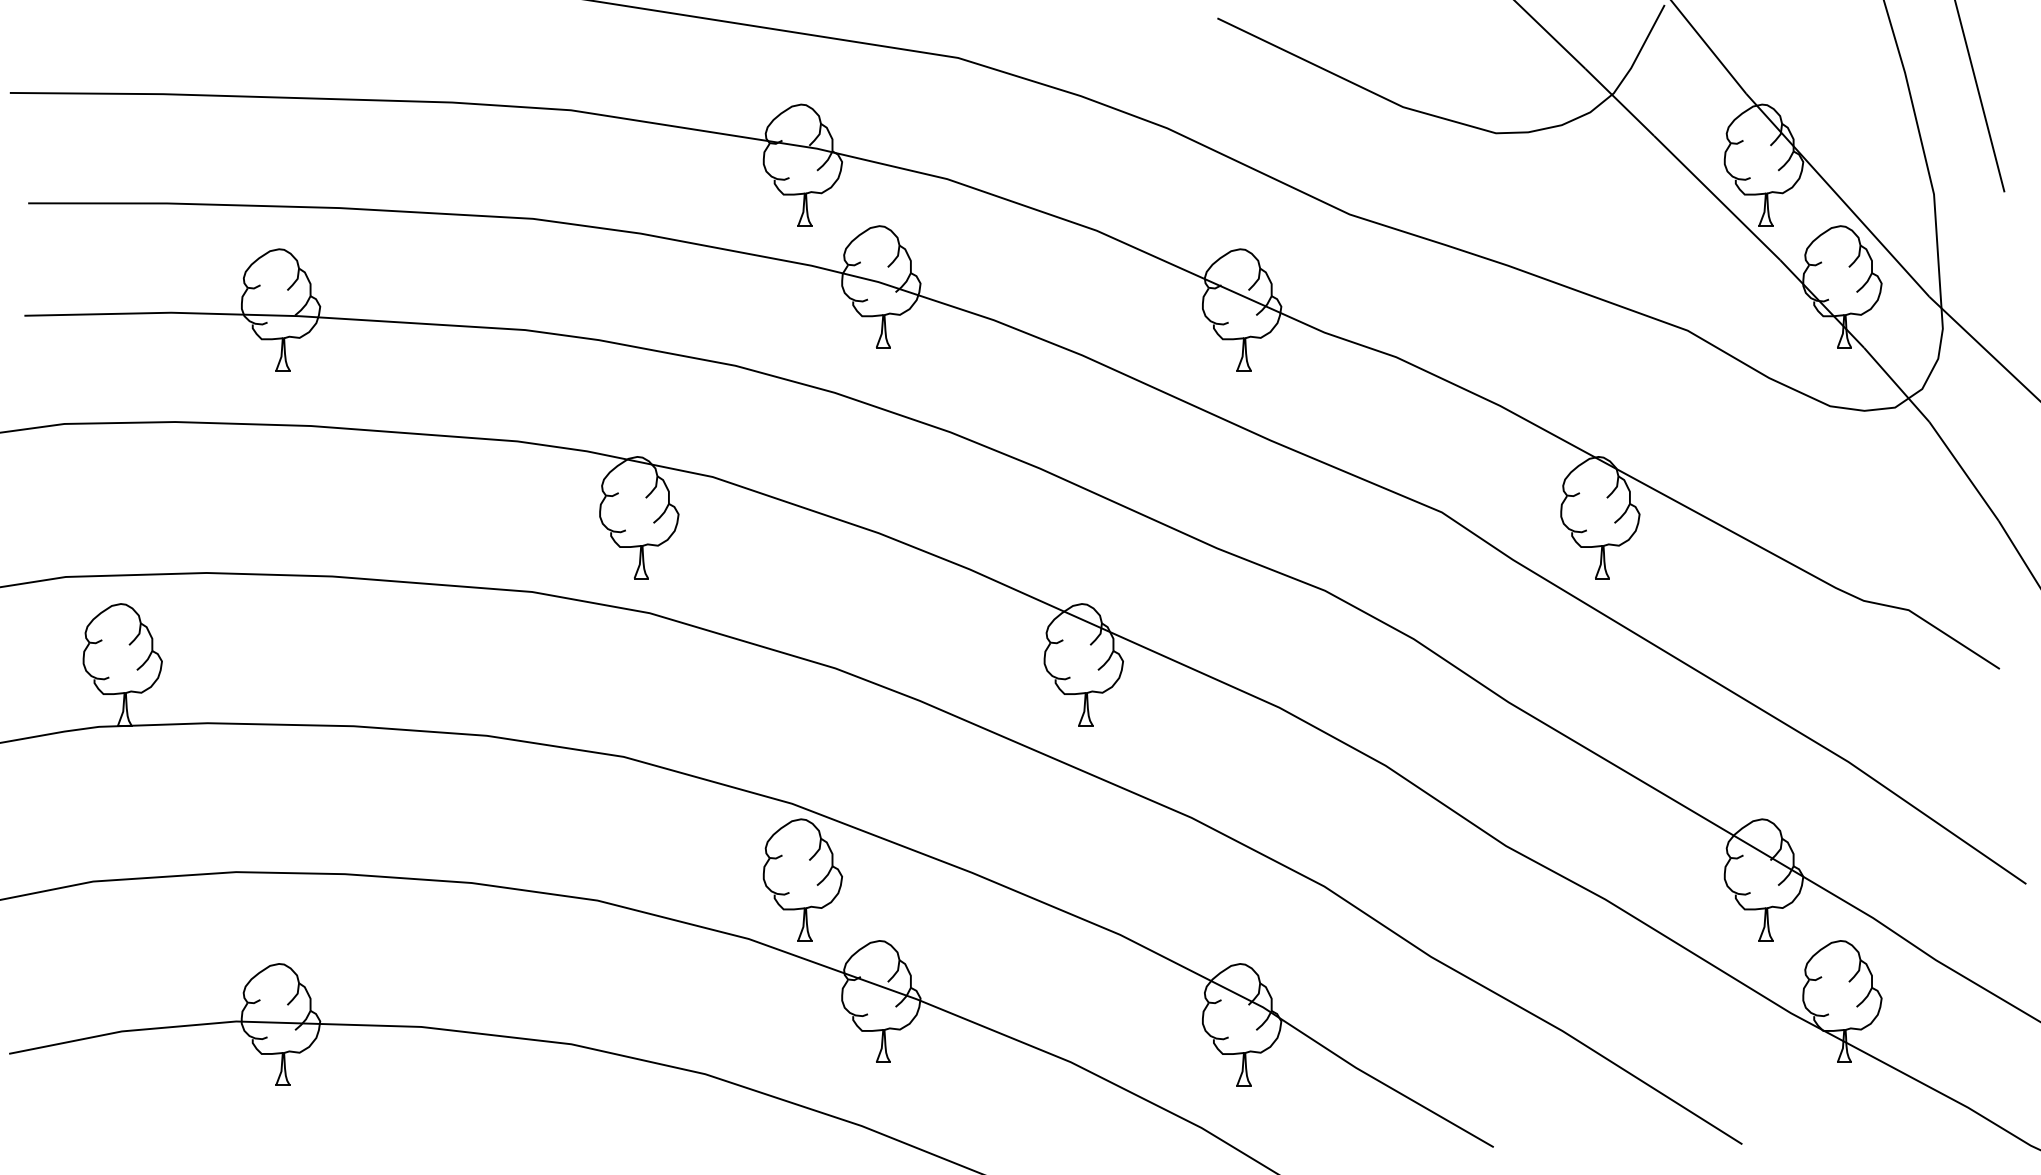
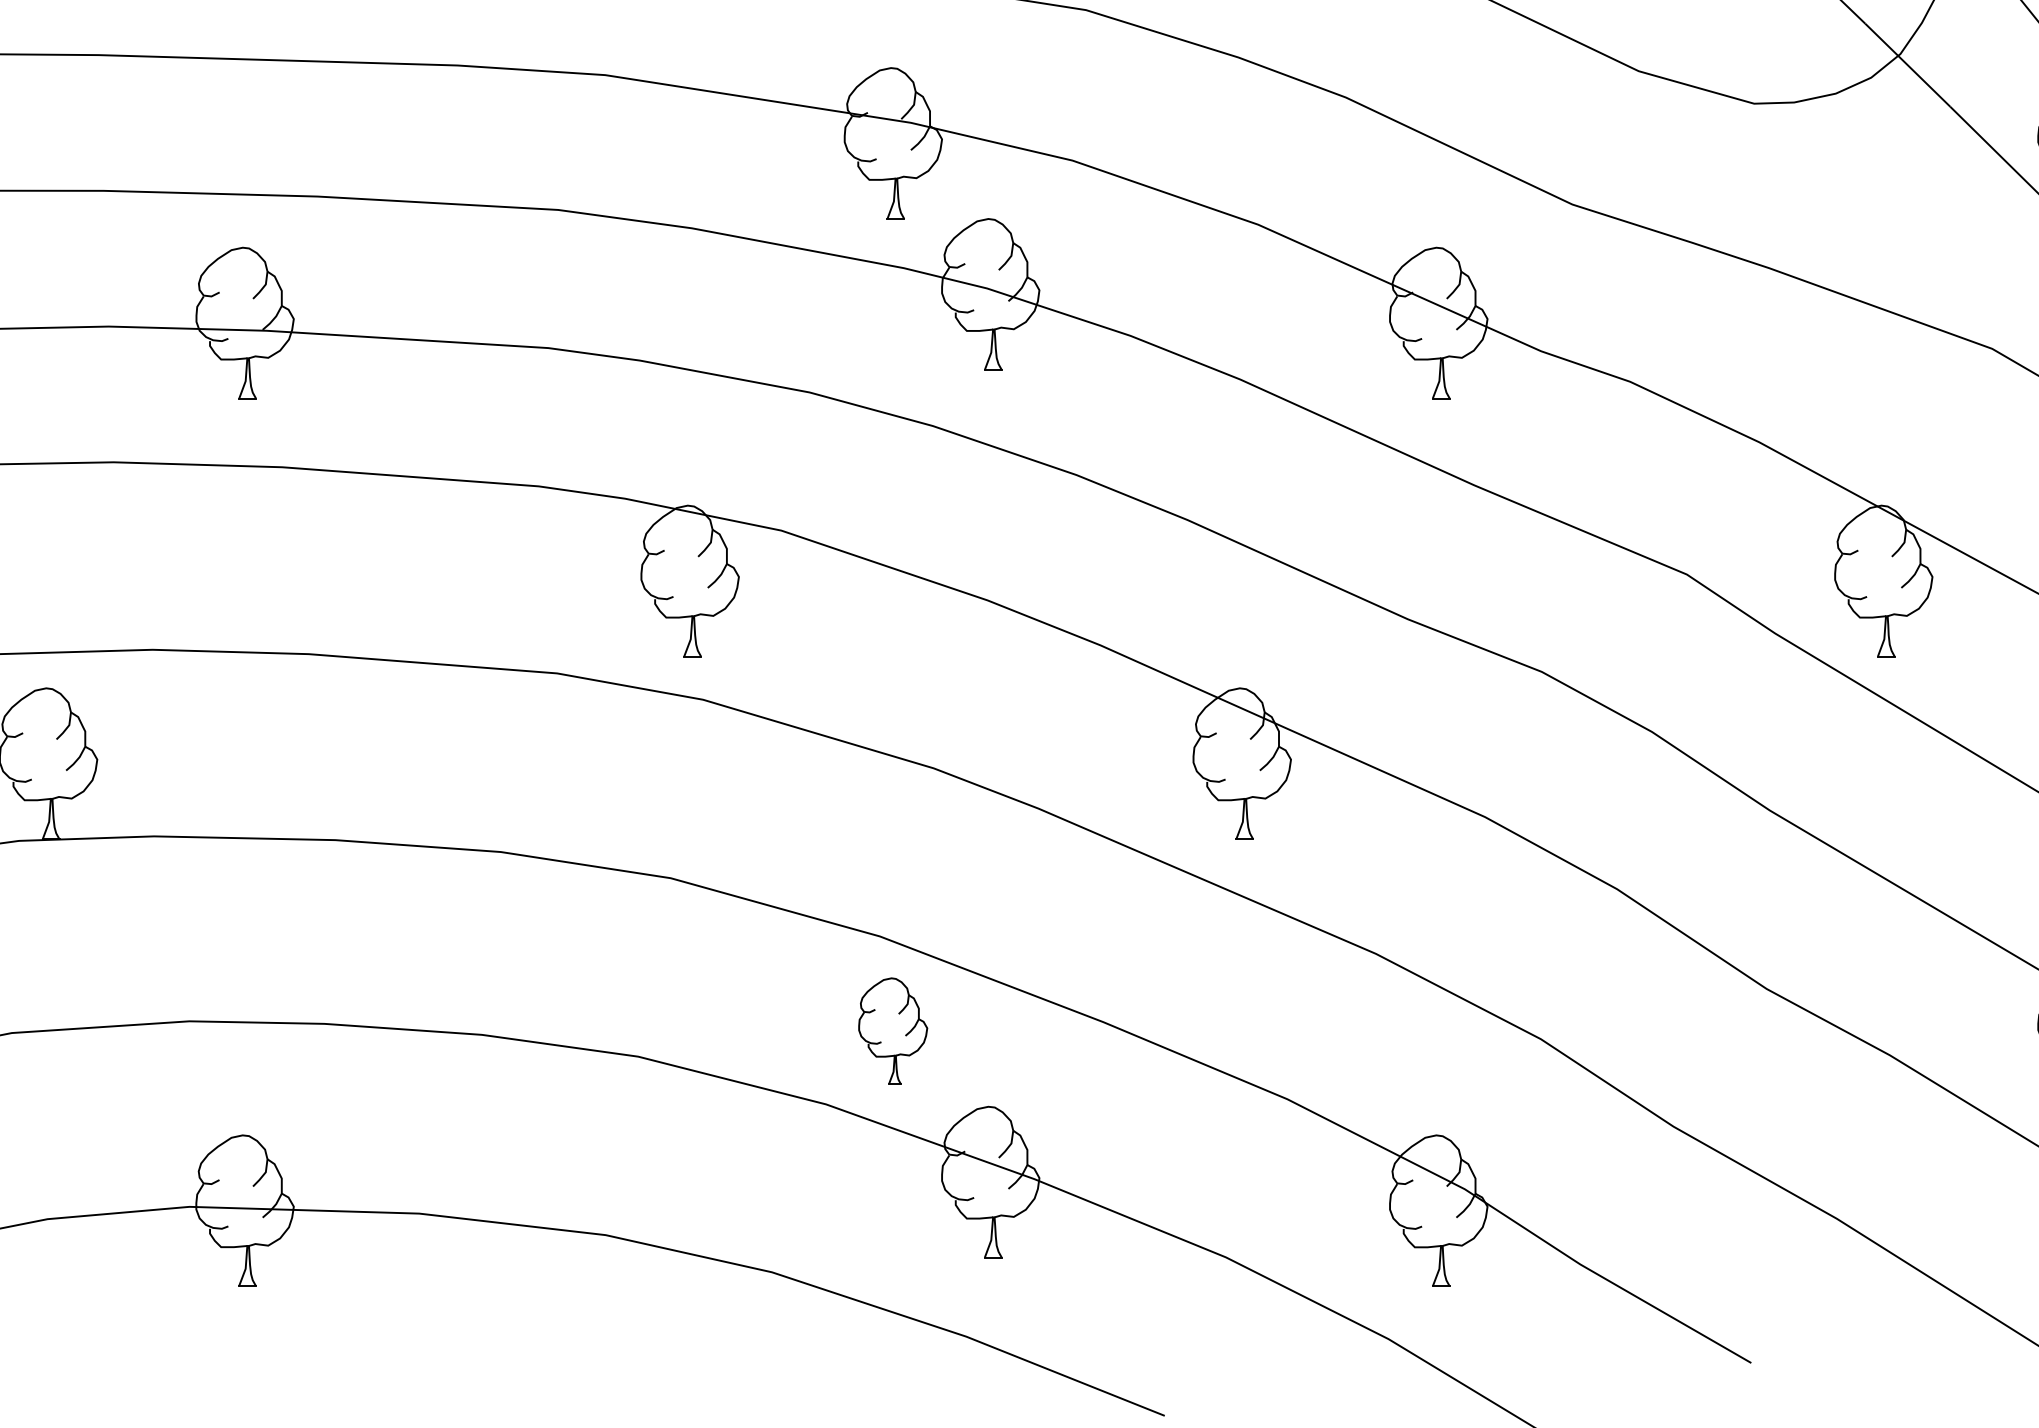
part: (802, 879) -> (892, 1030), size x0.7

